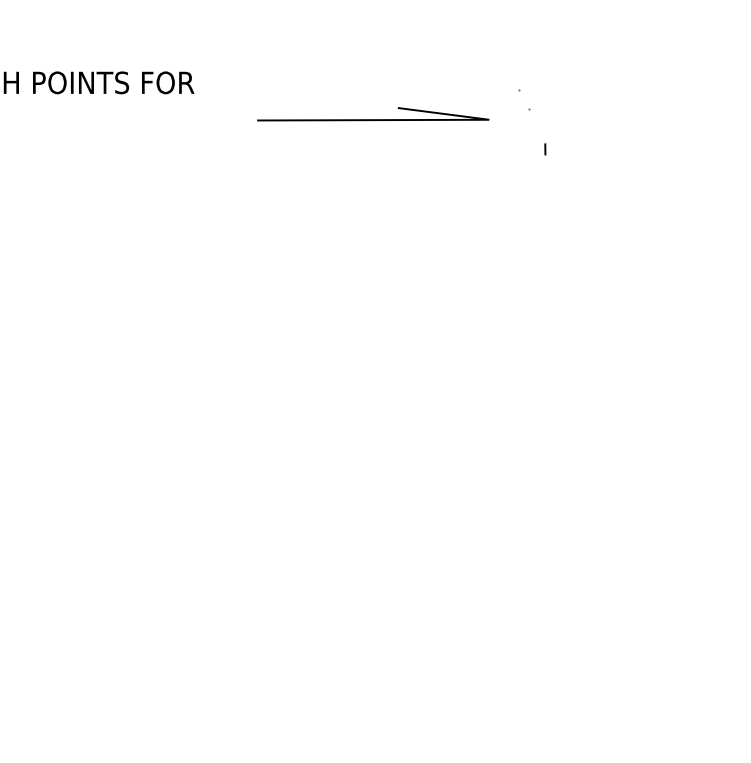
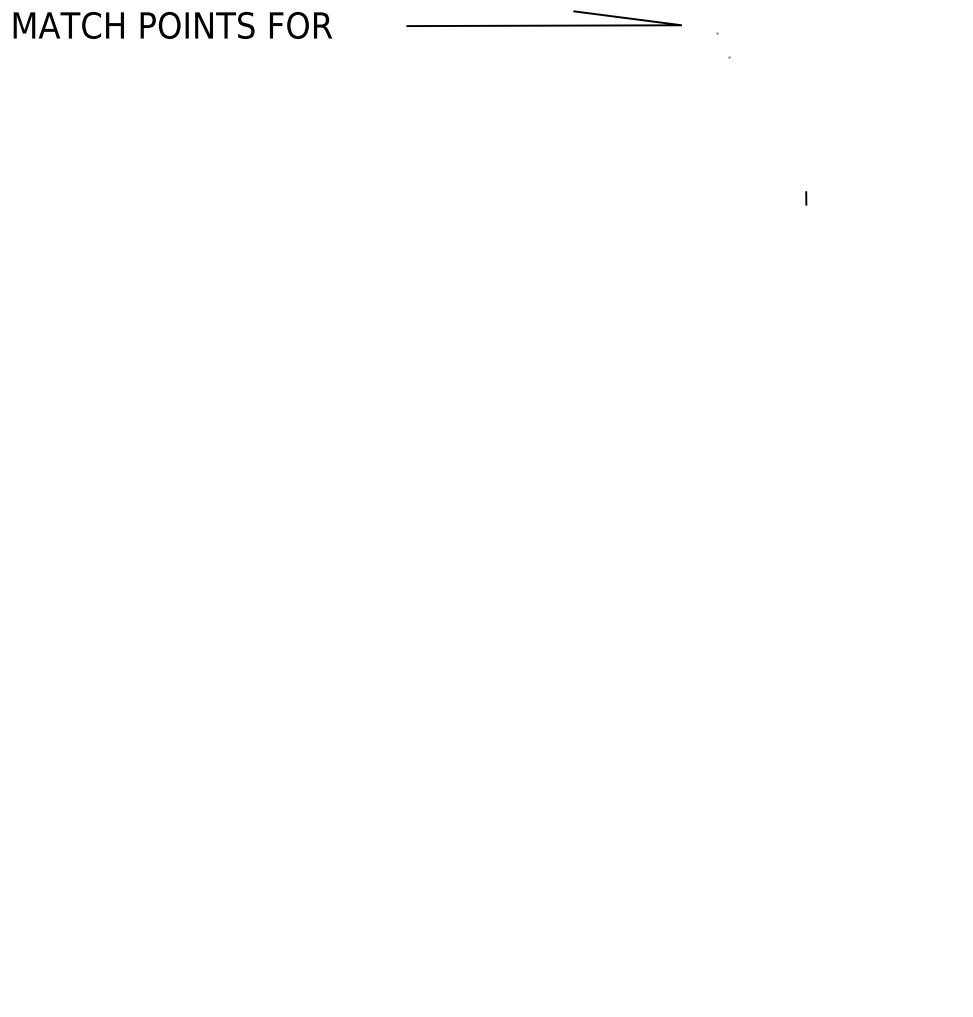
line: (372, 119) -> (543, 24), moved
line: (545, 149) -> (806, 198), moved

